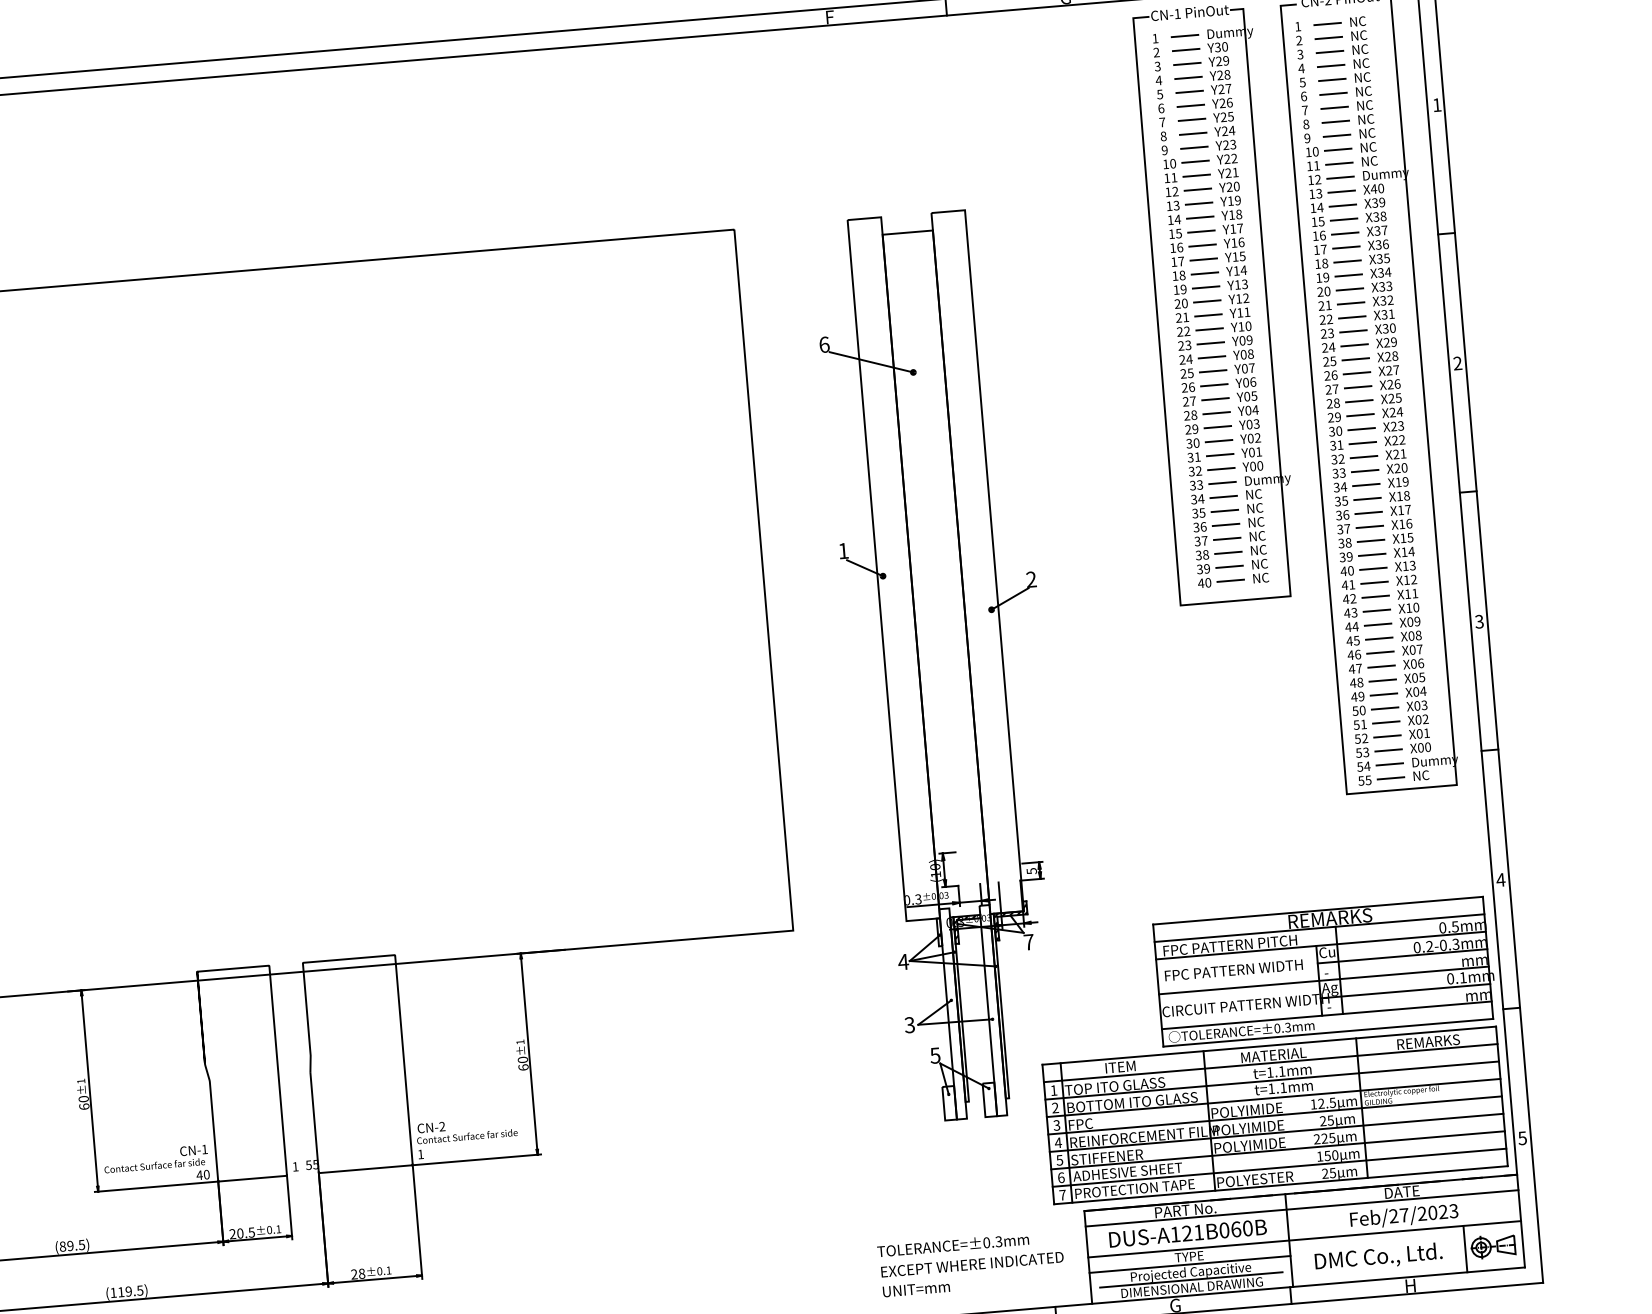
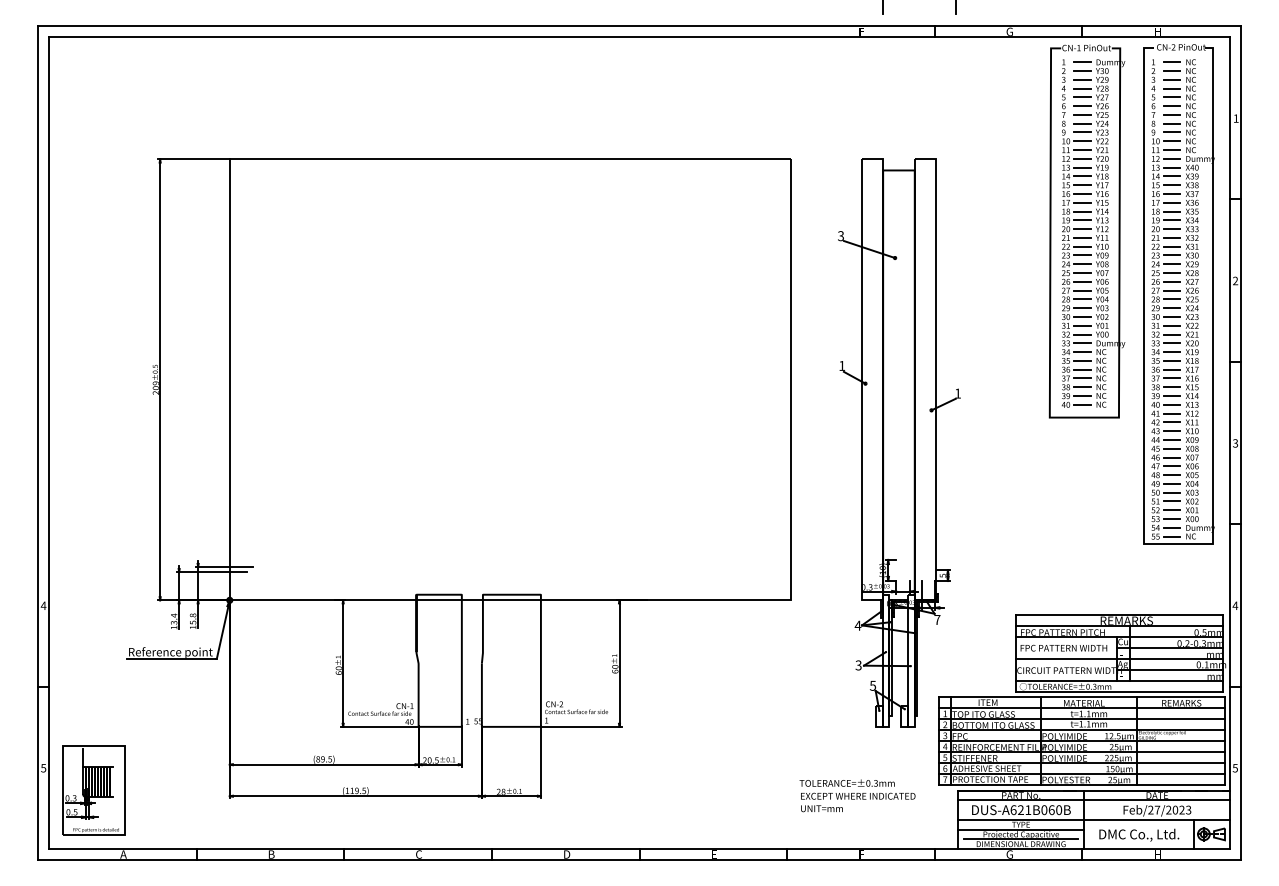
text: (825, 345) -> (841, 236), 6 -> 3
text: (1030, 577) -> (957, 392), 2 -> 1
text: (1175, 1235) -> (1013, 810), DUS-A121B060B -> DUS-A621B060B
text: (971, 1263) -> (857, 795), moved

